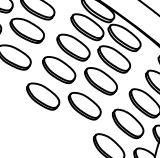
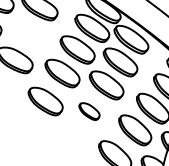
part: (26, 30) -> (28, 31), removed
part: (84, 106) -> (89, 111), size x0.6

